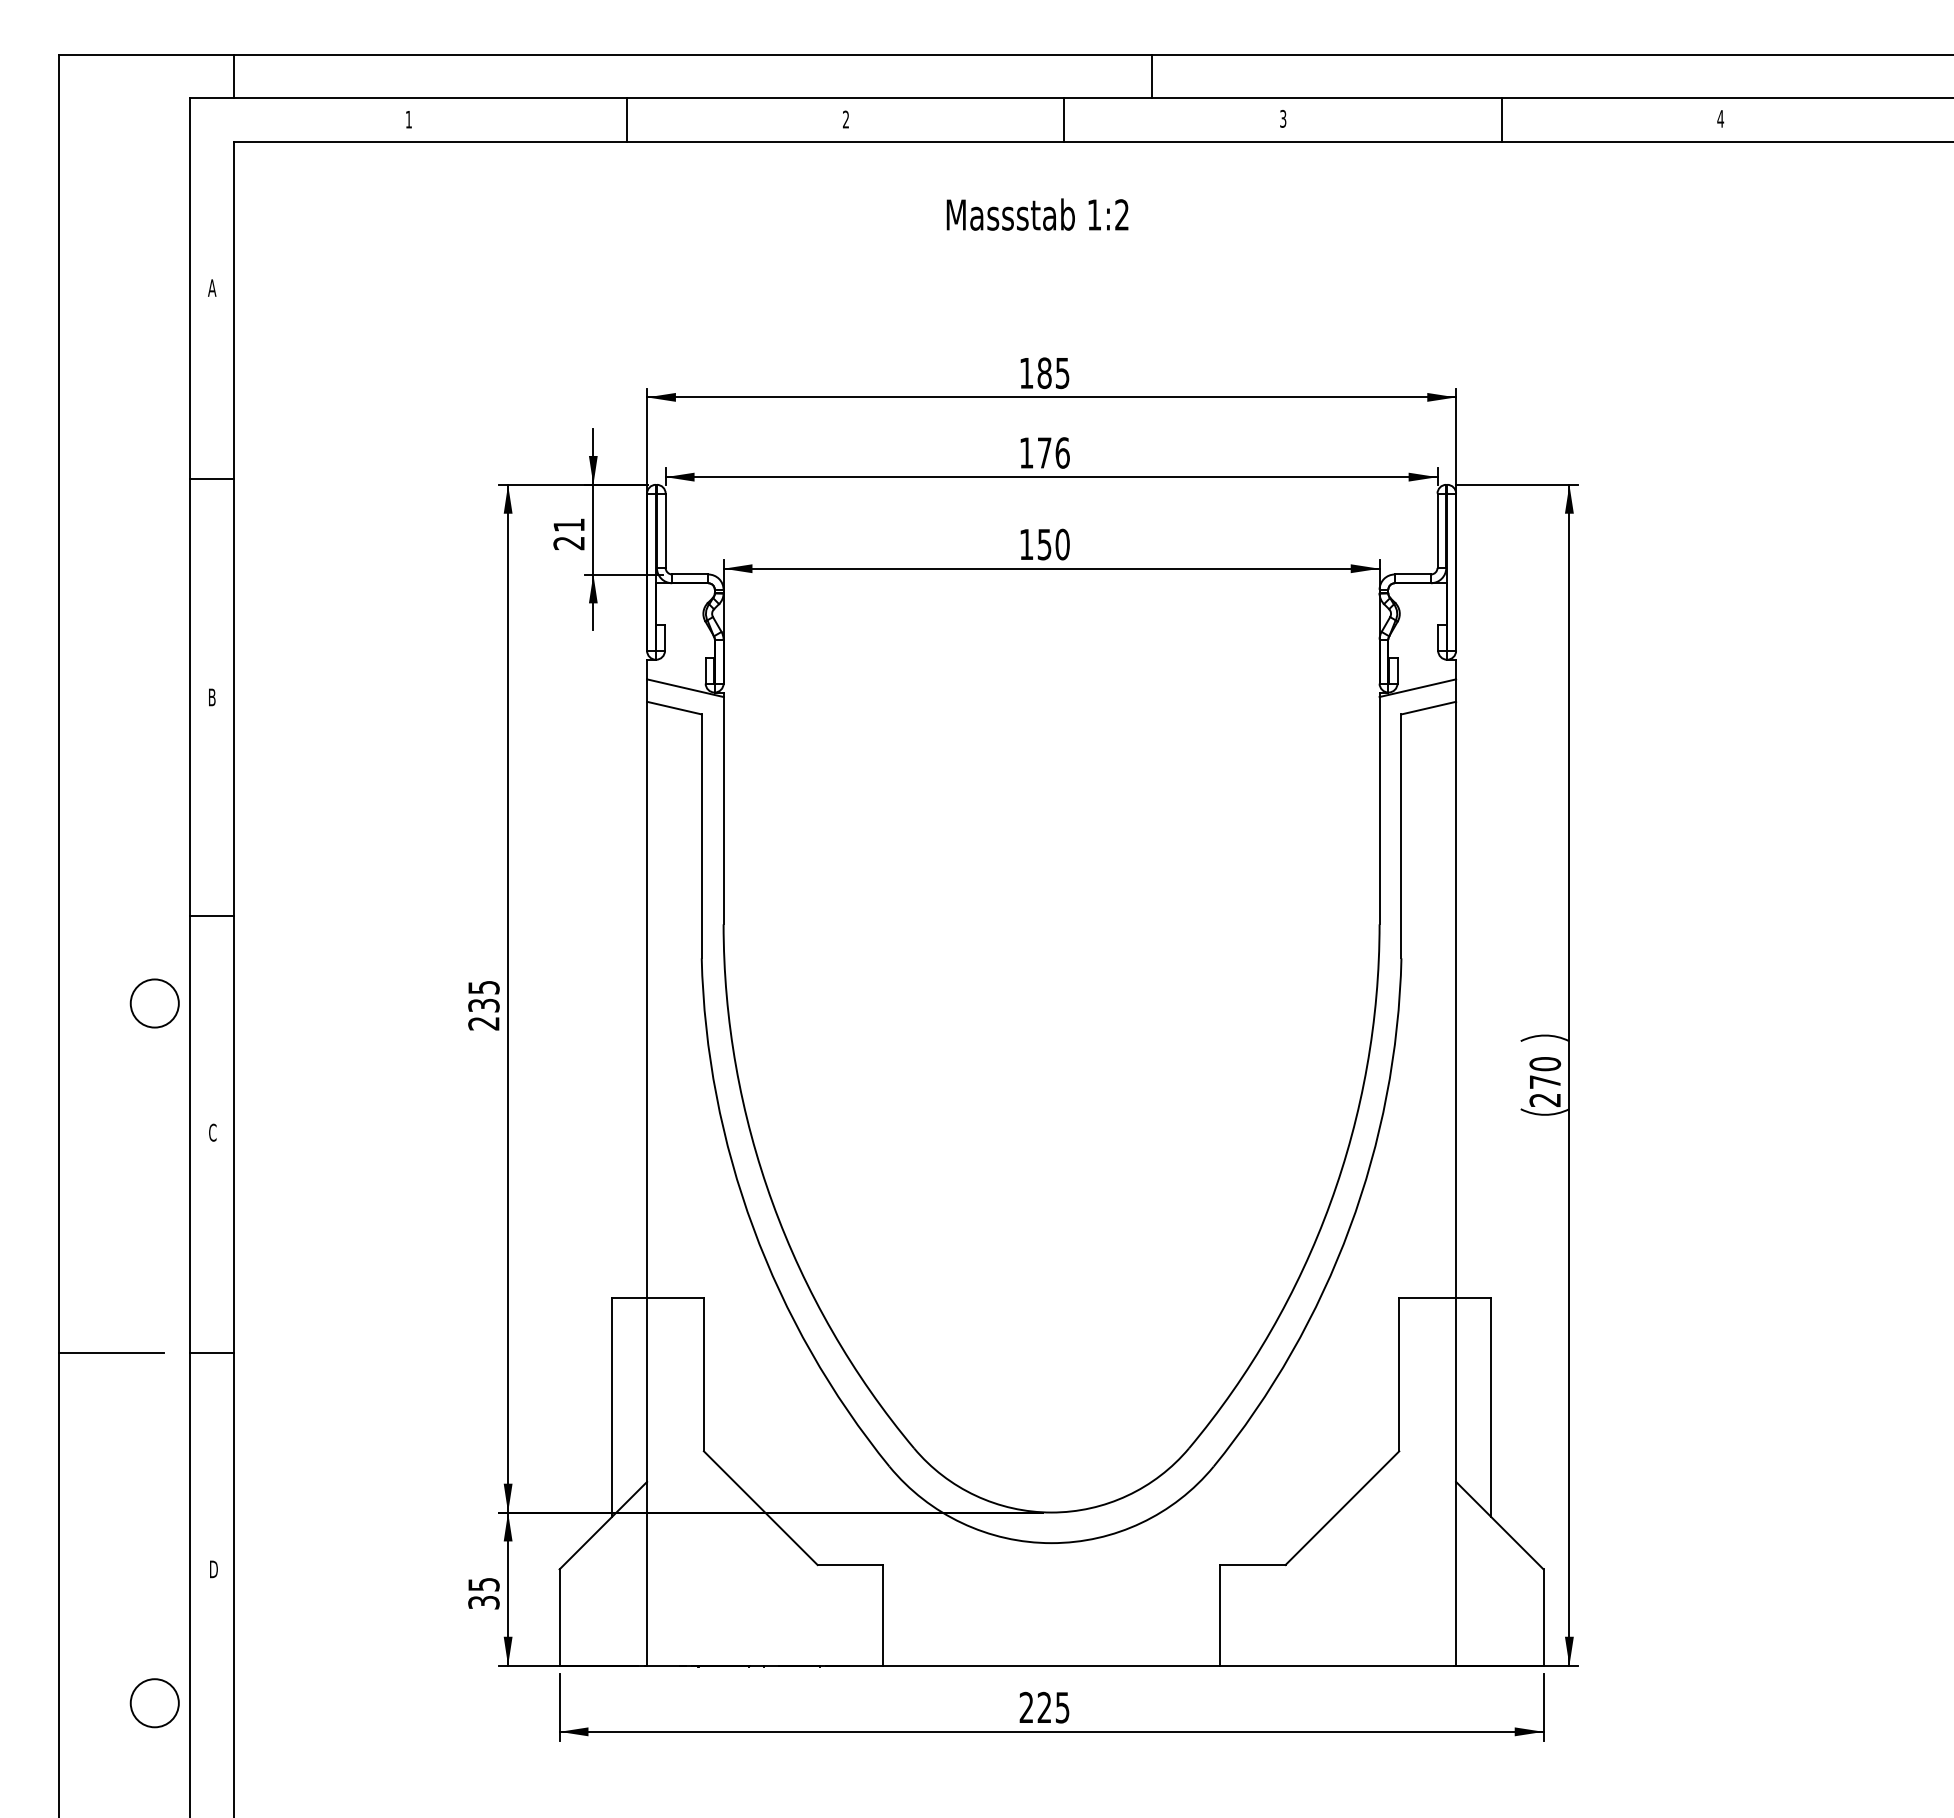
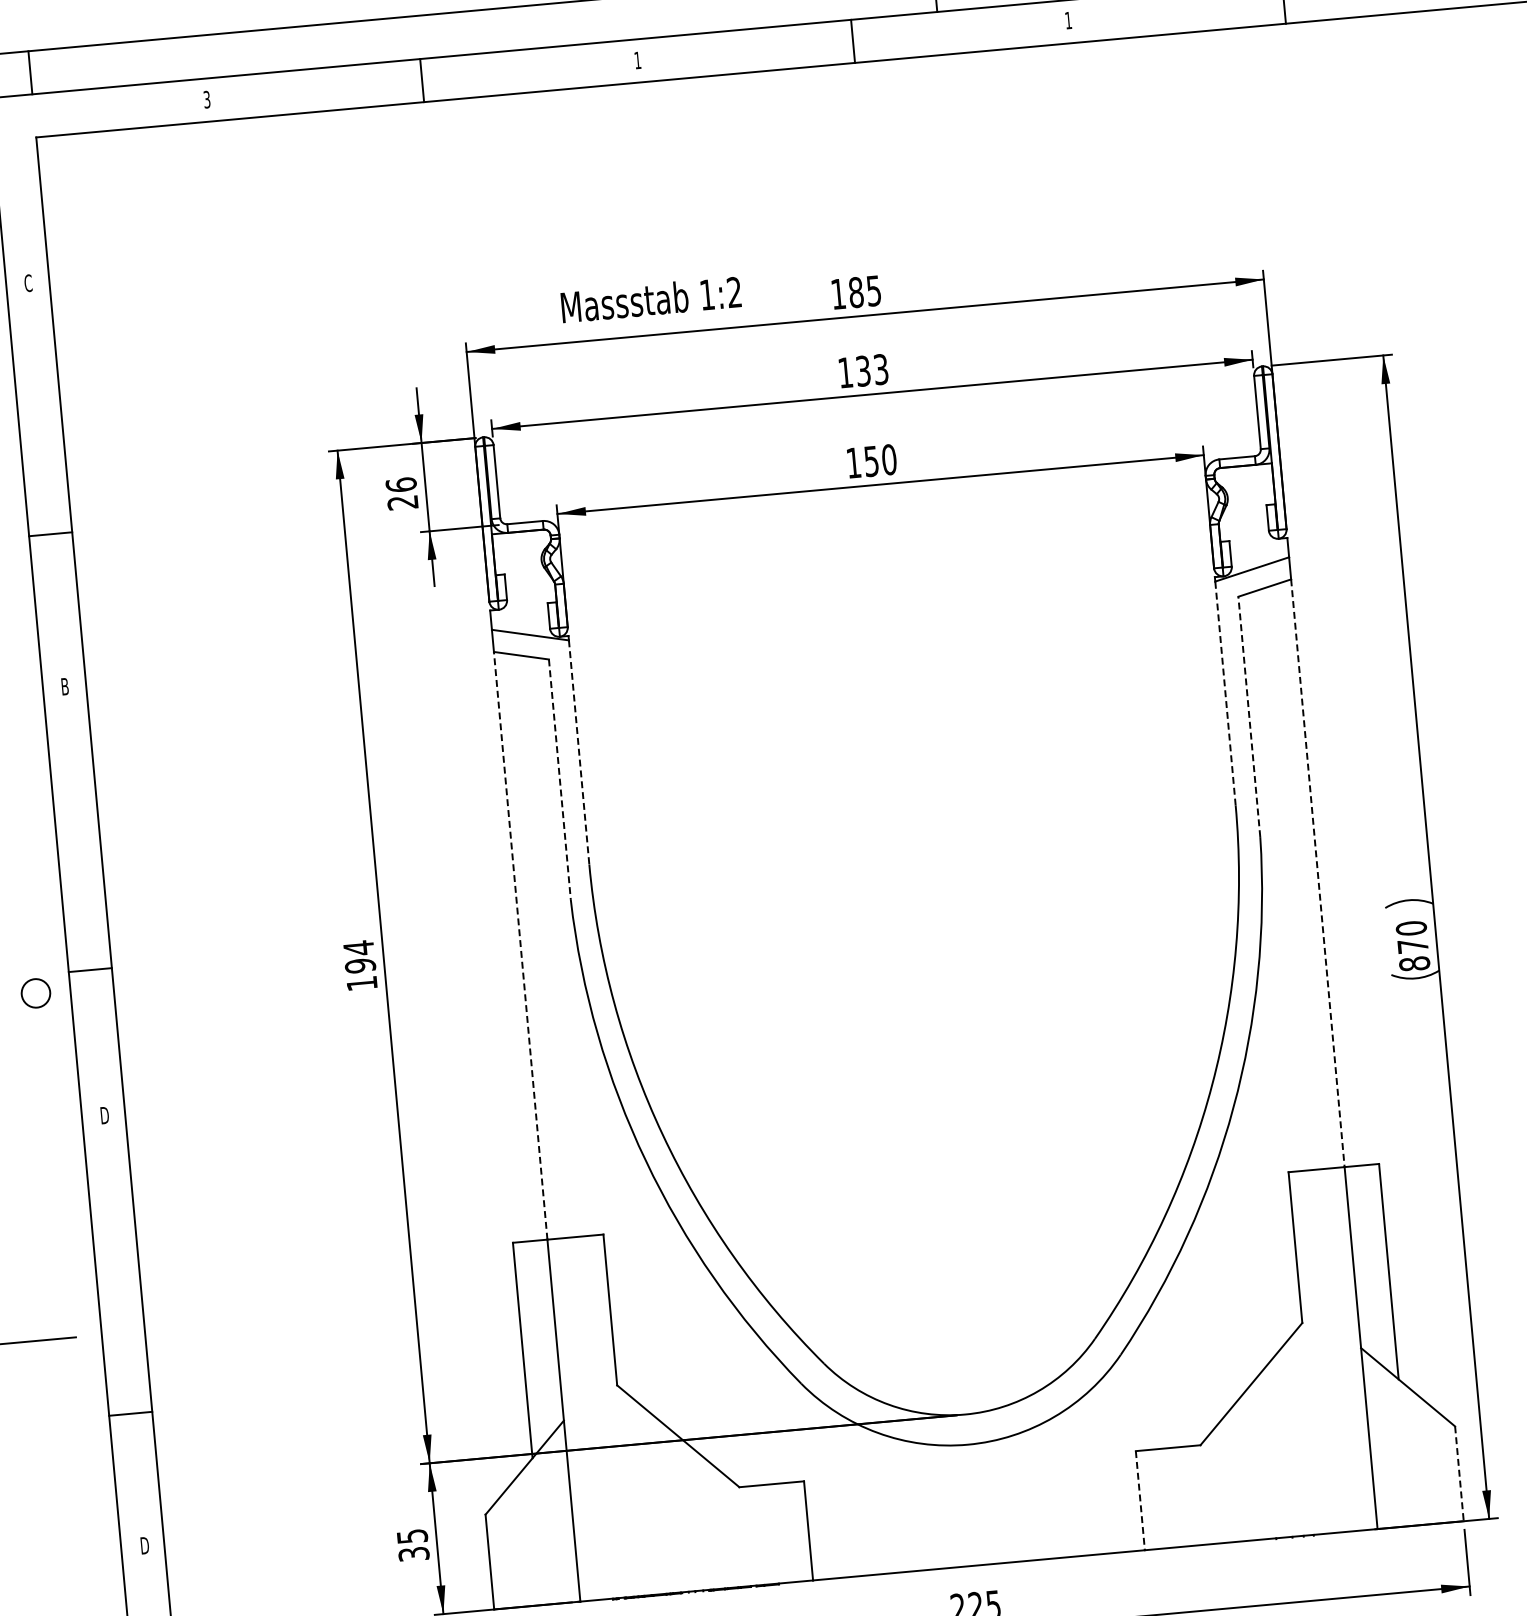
text: (1283, 118) -> (1068, 20), 3 -> 1
text: (408, 119) -> (206, 99), 1 -> 3
text: (845, 119) -> (637, 60), 2 -> 1
text: (1037, 214) -> (651, 299), moved
text: (212, 288) -> (28, 283), A -> C
text: (1053, 452) -> (872, 369), 176 -> 133
line: (211, 478) -> (50, 534), moved
text: (568, 525) -> (400, 485), 21 -> 26
line: (723, 810) -> (579, 752), solid -> dashed
line: (1379, 810) -> (1225, 693), solid -> dashed
line: (701, 836) -> (559, 779), solid -> dashed
line: (1401, 836) -> (1249, 717), solid -> dashed
line: (211, 916) -> (90, 970), moved
line: (647, 999) -> (521, 945), solid -> dashed
line: (1456, 1000) -> (1318, 873), solid -> dashed
circle: (154, 1003) -> (35, 993), size x0.6
text: (483, 1005) -> (360, 965), 235 -> 194
text: (1545, 1100) -> (1414, 964), 270 -> 870
text: (212, 1132) -> (104, 1115), C -> D
line: (211, 1353) -> (130, 1413), moved
line: (1219, 1615) -> (1139, 1500), solid -> dashed
line: (1543, 1618) -> (1459, 1474), solid -> dashed

